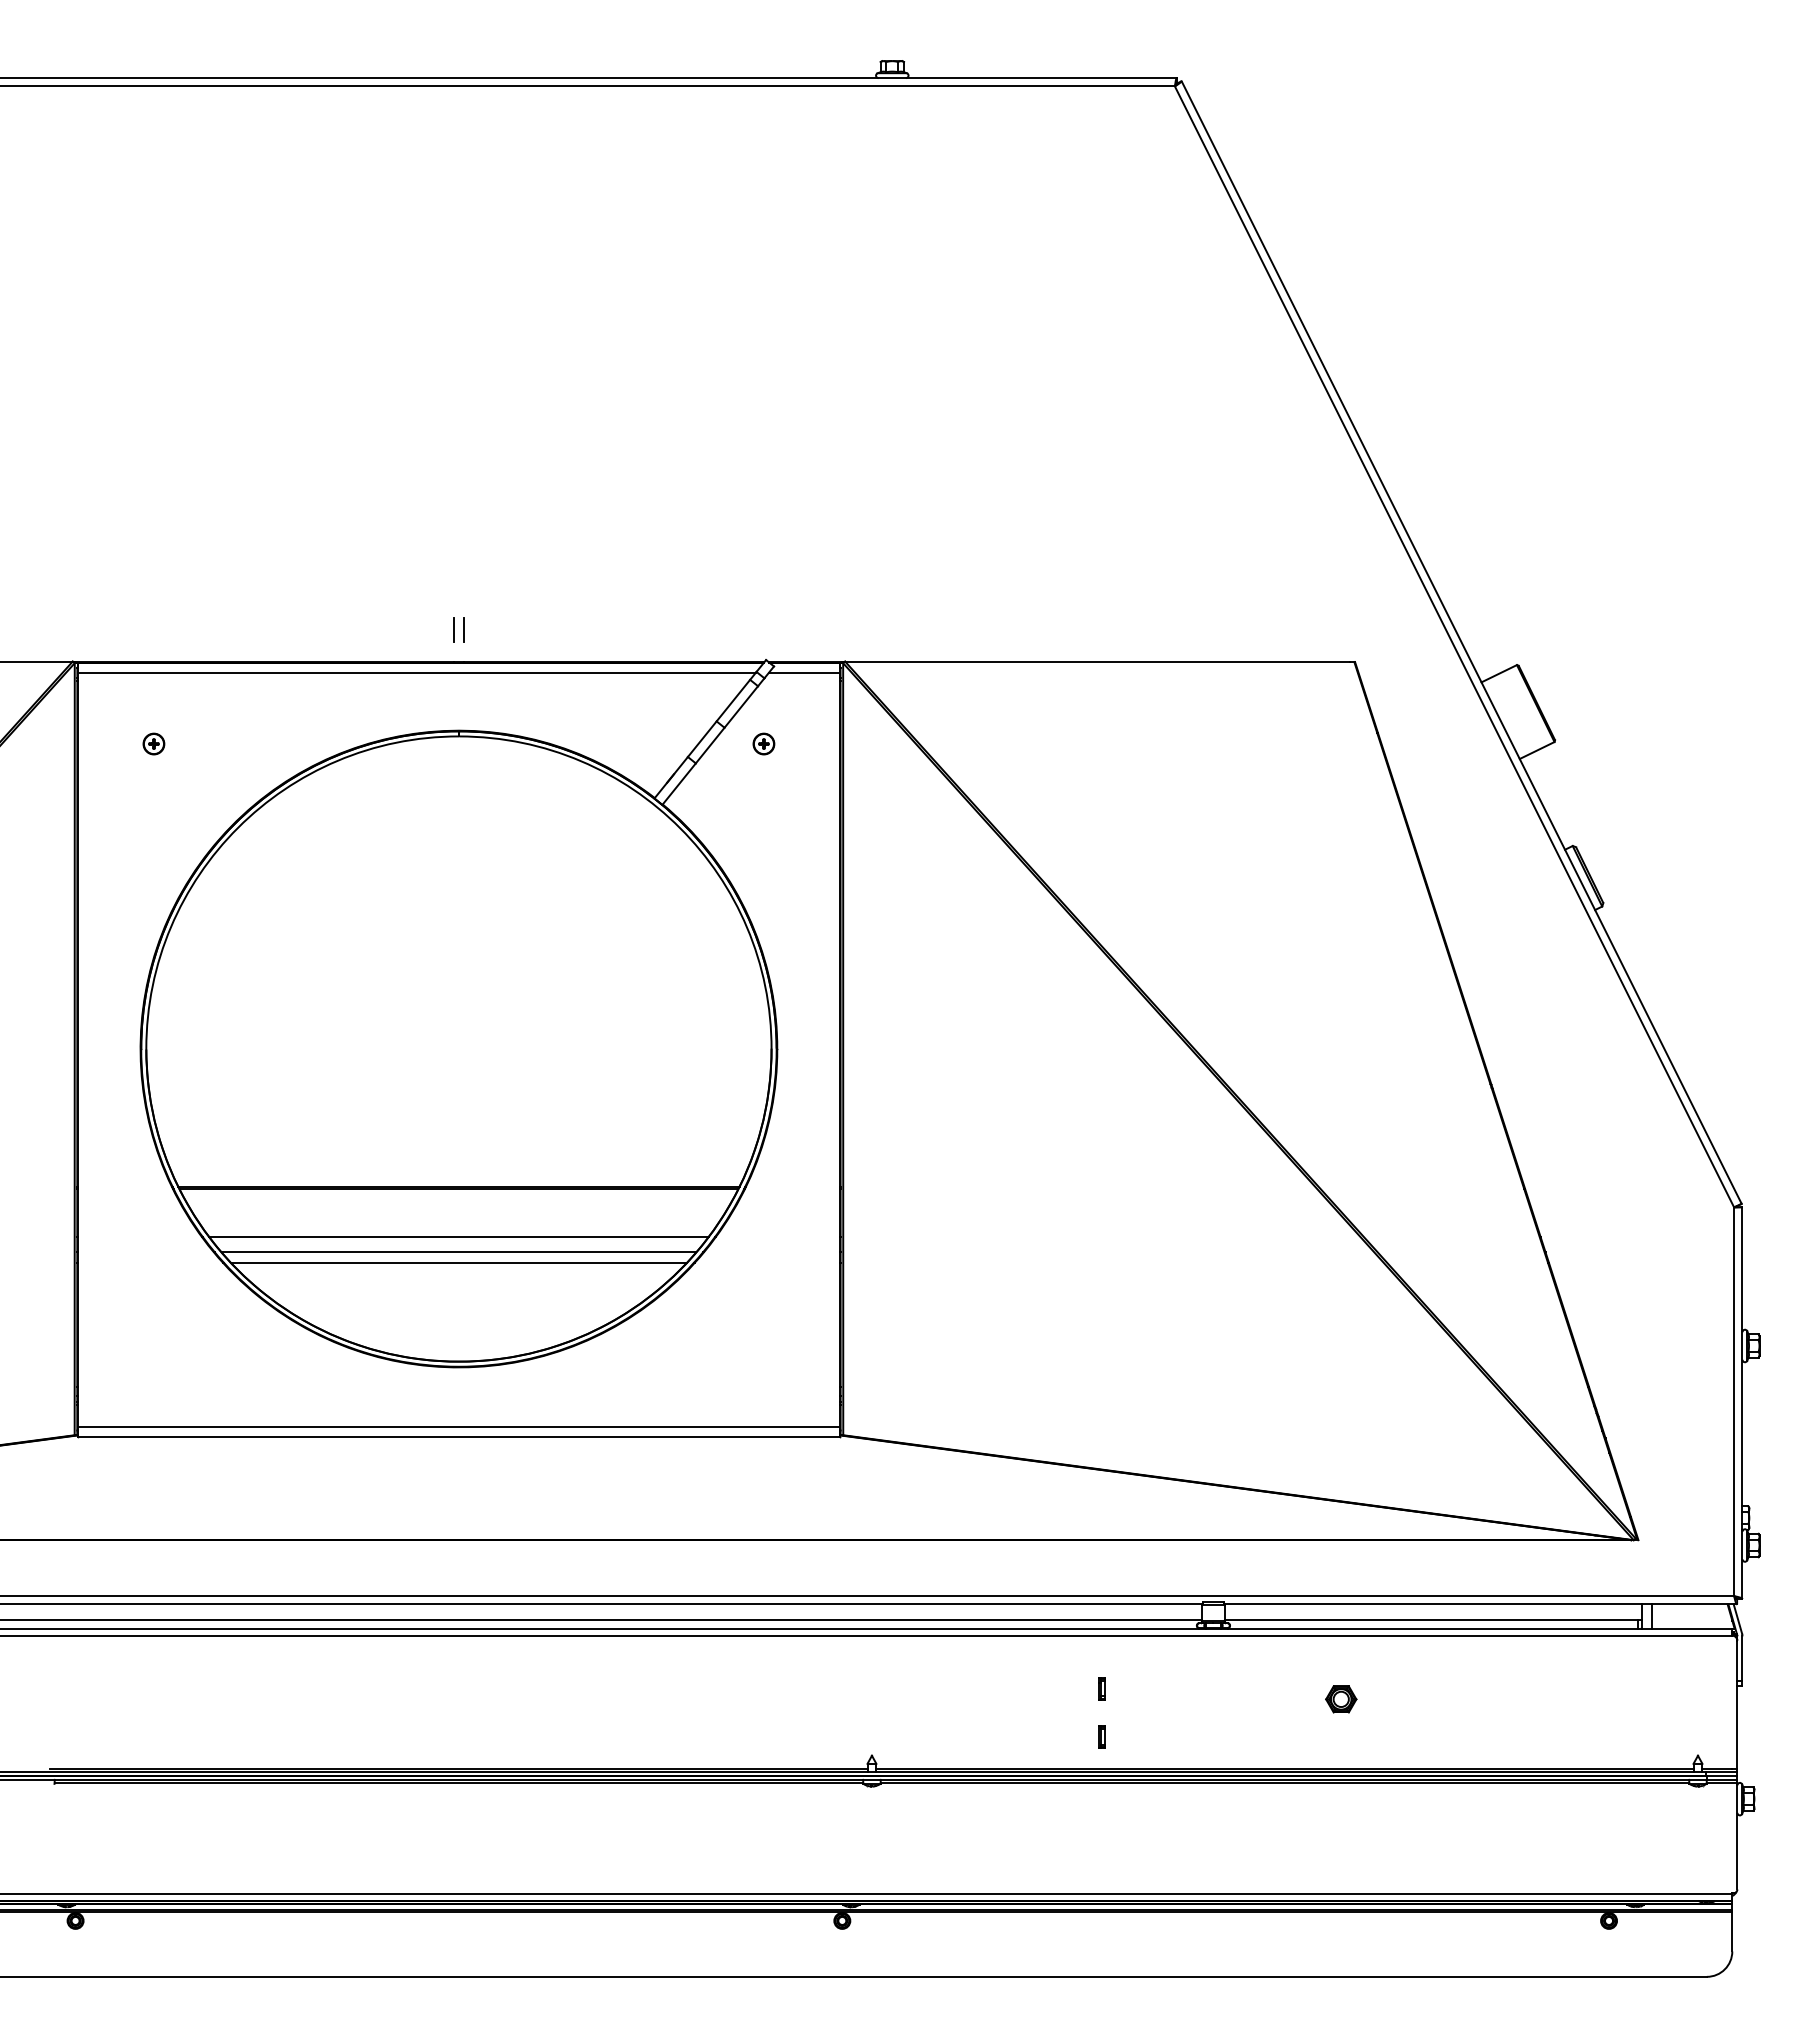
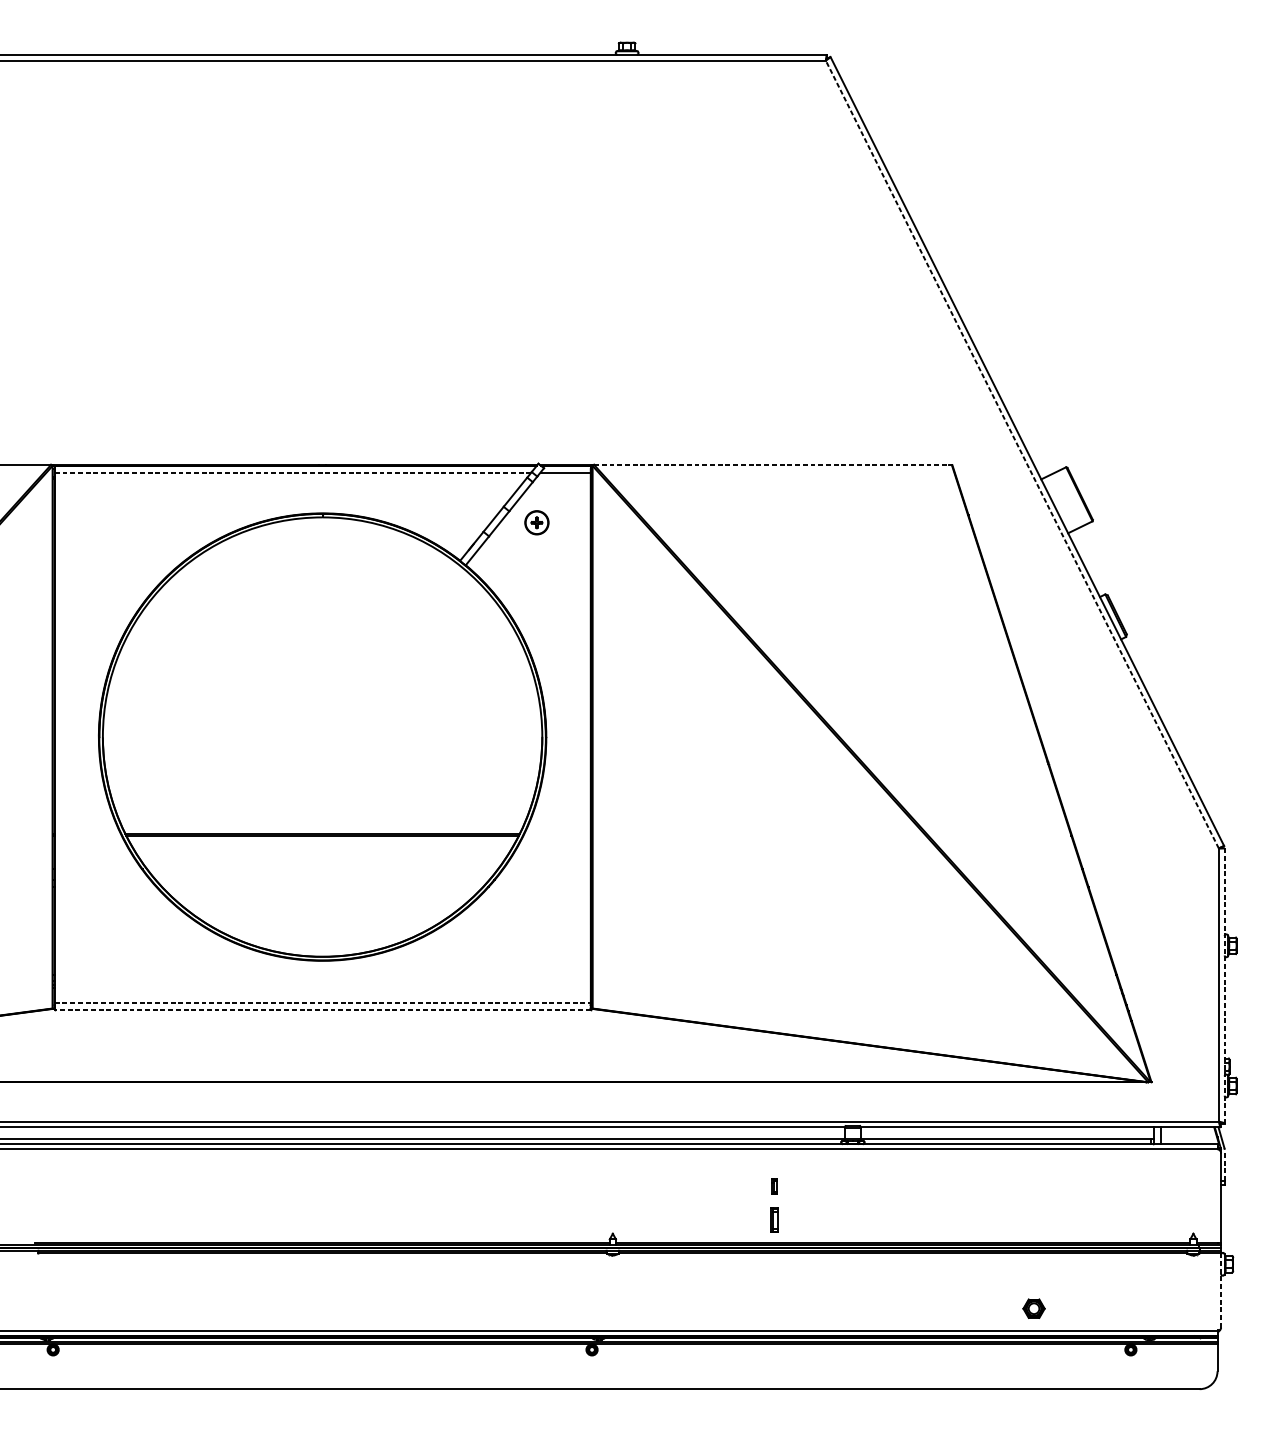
line: (453, 629) -> (318, 442), removed
line: (464, 629) -> (326, 442), removed
line: (1454, 646) -> (1022, 454), solid -> dashed
line: (1097, 661) -> (771, 464), solid -> dashed
line: (416, 672) -> (292, 472), solid -> dashed
part: (153, 743) -> (107, 522), removed
part: (763, 743) -> (536, 522), size x1.6
line: (458, 1236) -> (322, 868), removed
line: (458, 1252) -> (322, 880), removed
line: (458, 1262) -> (322, 887), removed
line: (1742, 1403) -> (1224, 986), solid -> dashed
line: (459, 1427) -> (322, 1003), solid -> dashed
line: (458, 1437) -> (322, 1010), solid -> dashed
line: (1742, 1658) -> (1224, 1165), solid -> dashed
part: (1341, 1699) -> (1034, 1308), moved
part: (1101, 1736) -> (774, 1220), size x1.6
line: (1737, 1835) -> (1221, 1289), solid -> dashed

